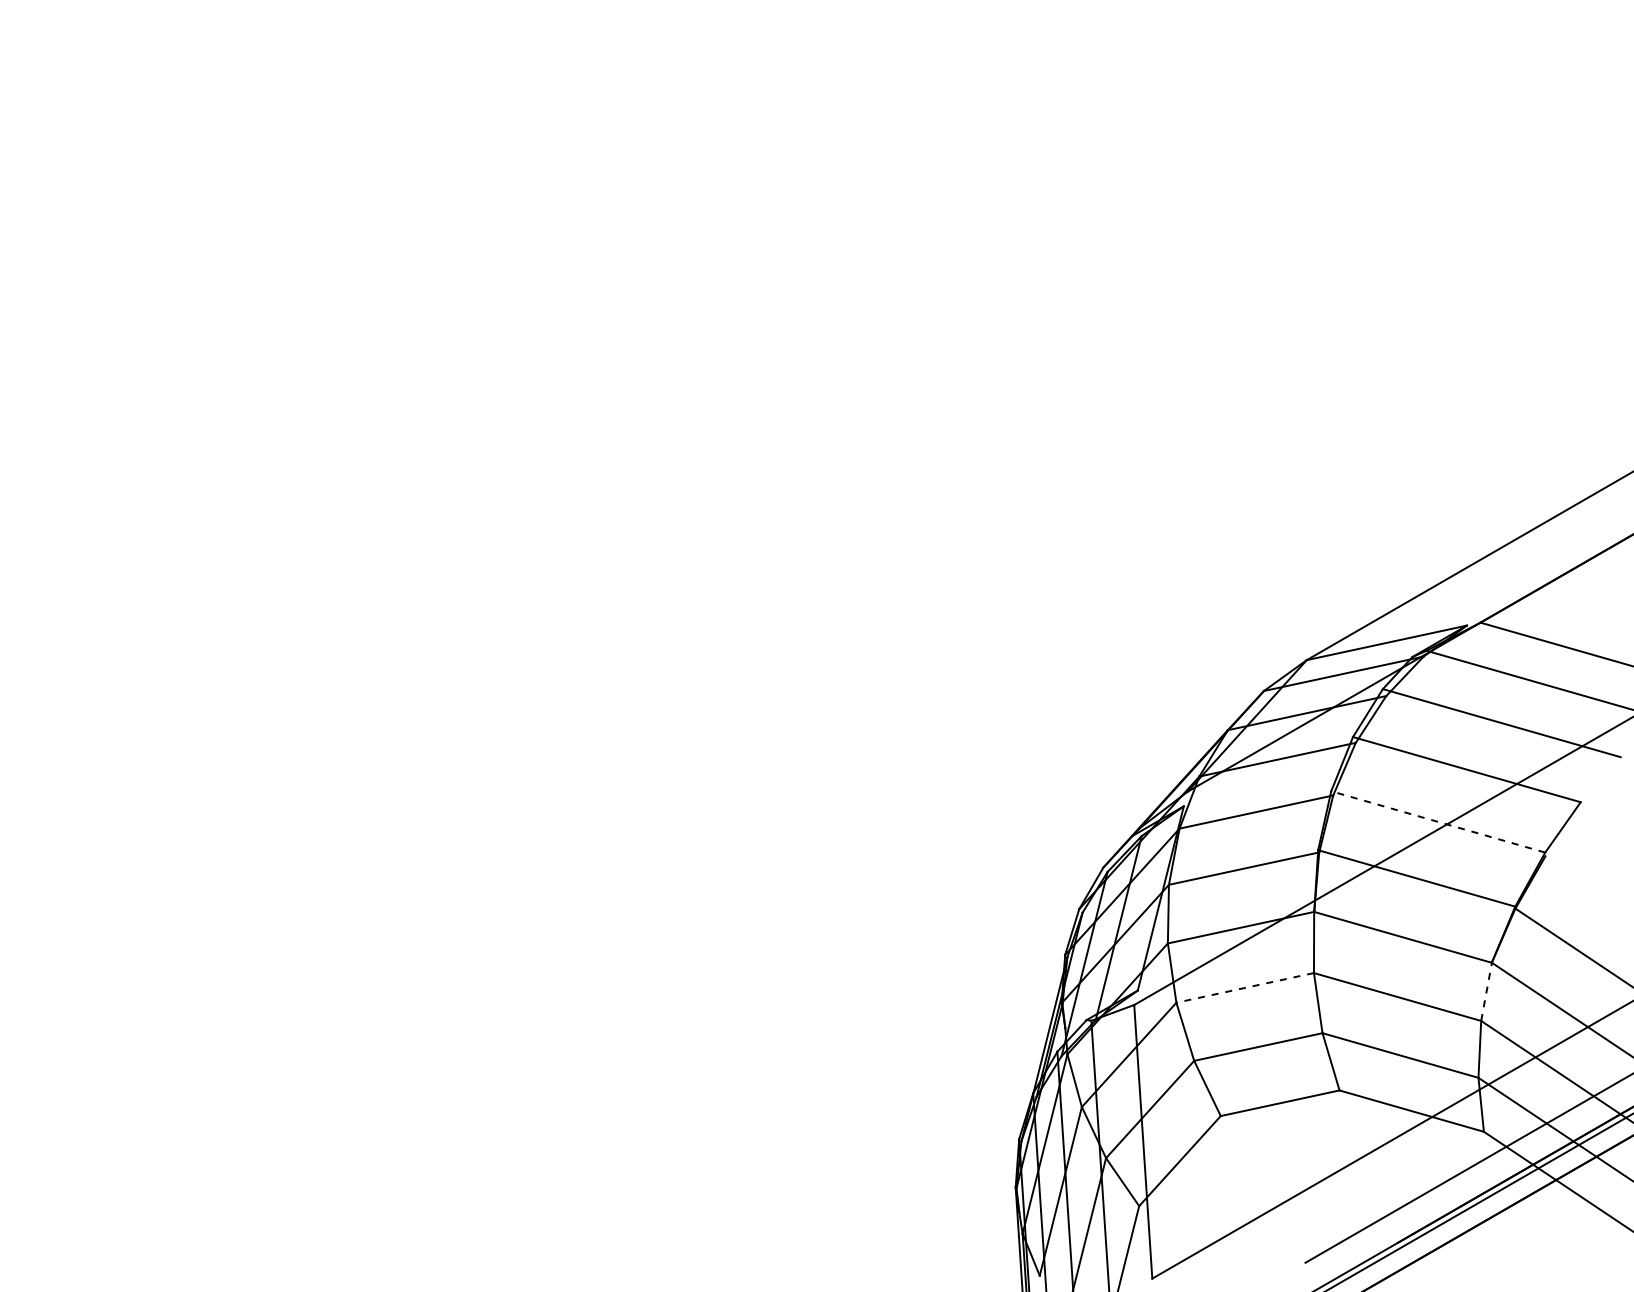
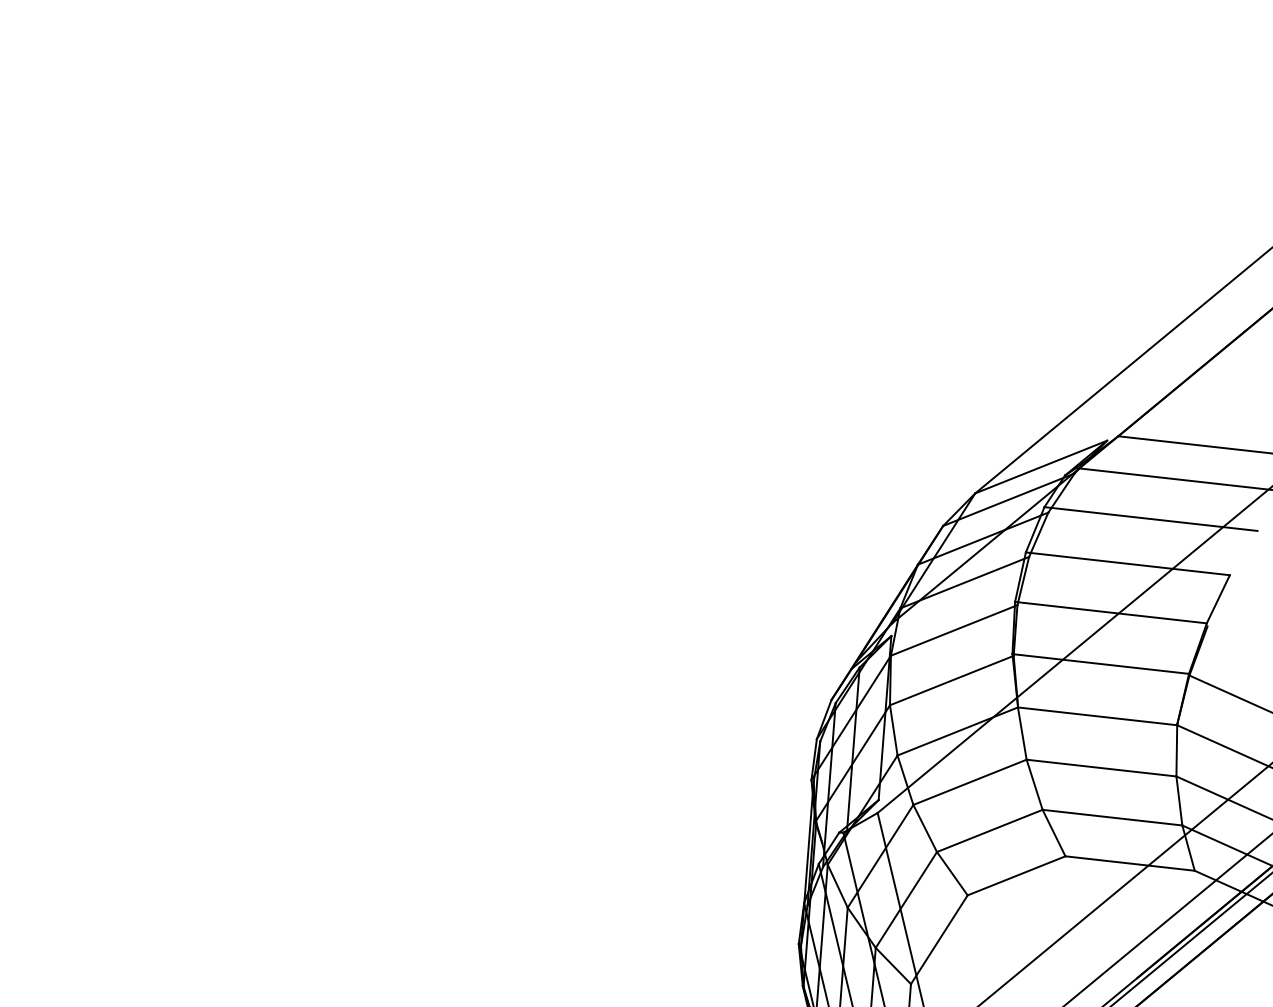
line: (1437, 821) -> (1110, 612), dashed -> solid
line: (1244, 988) -> (969, 782), dashed -> solid
line: (1486, 991) -> (1176, 750), dashed -> solid

